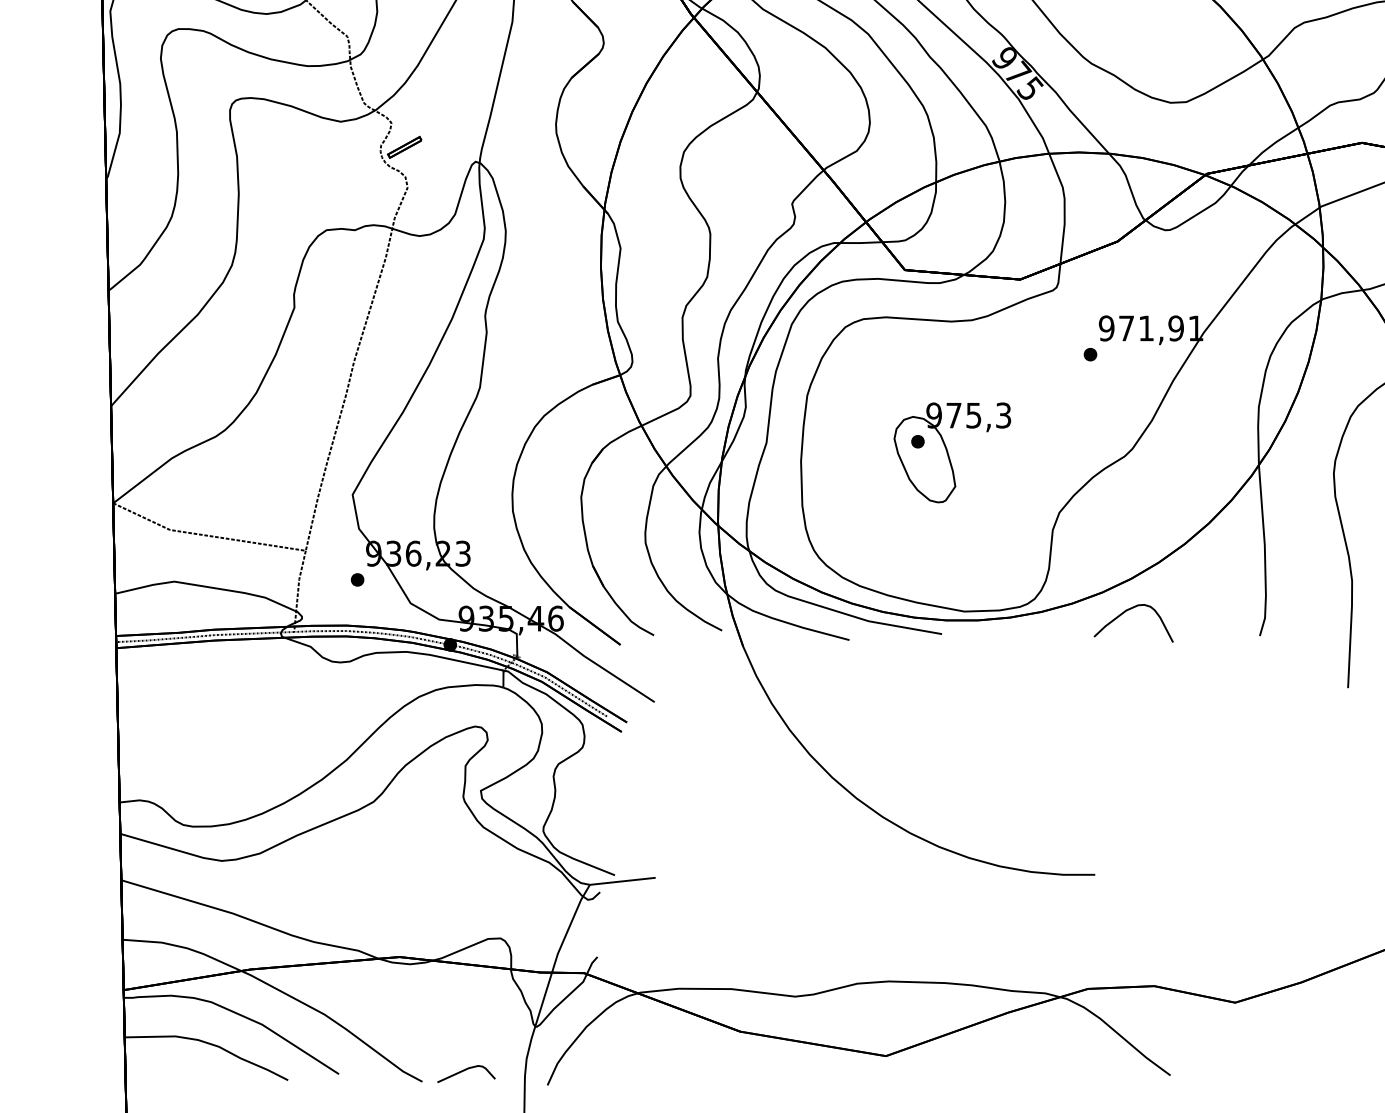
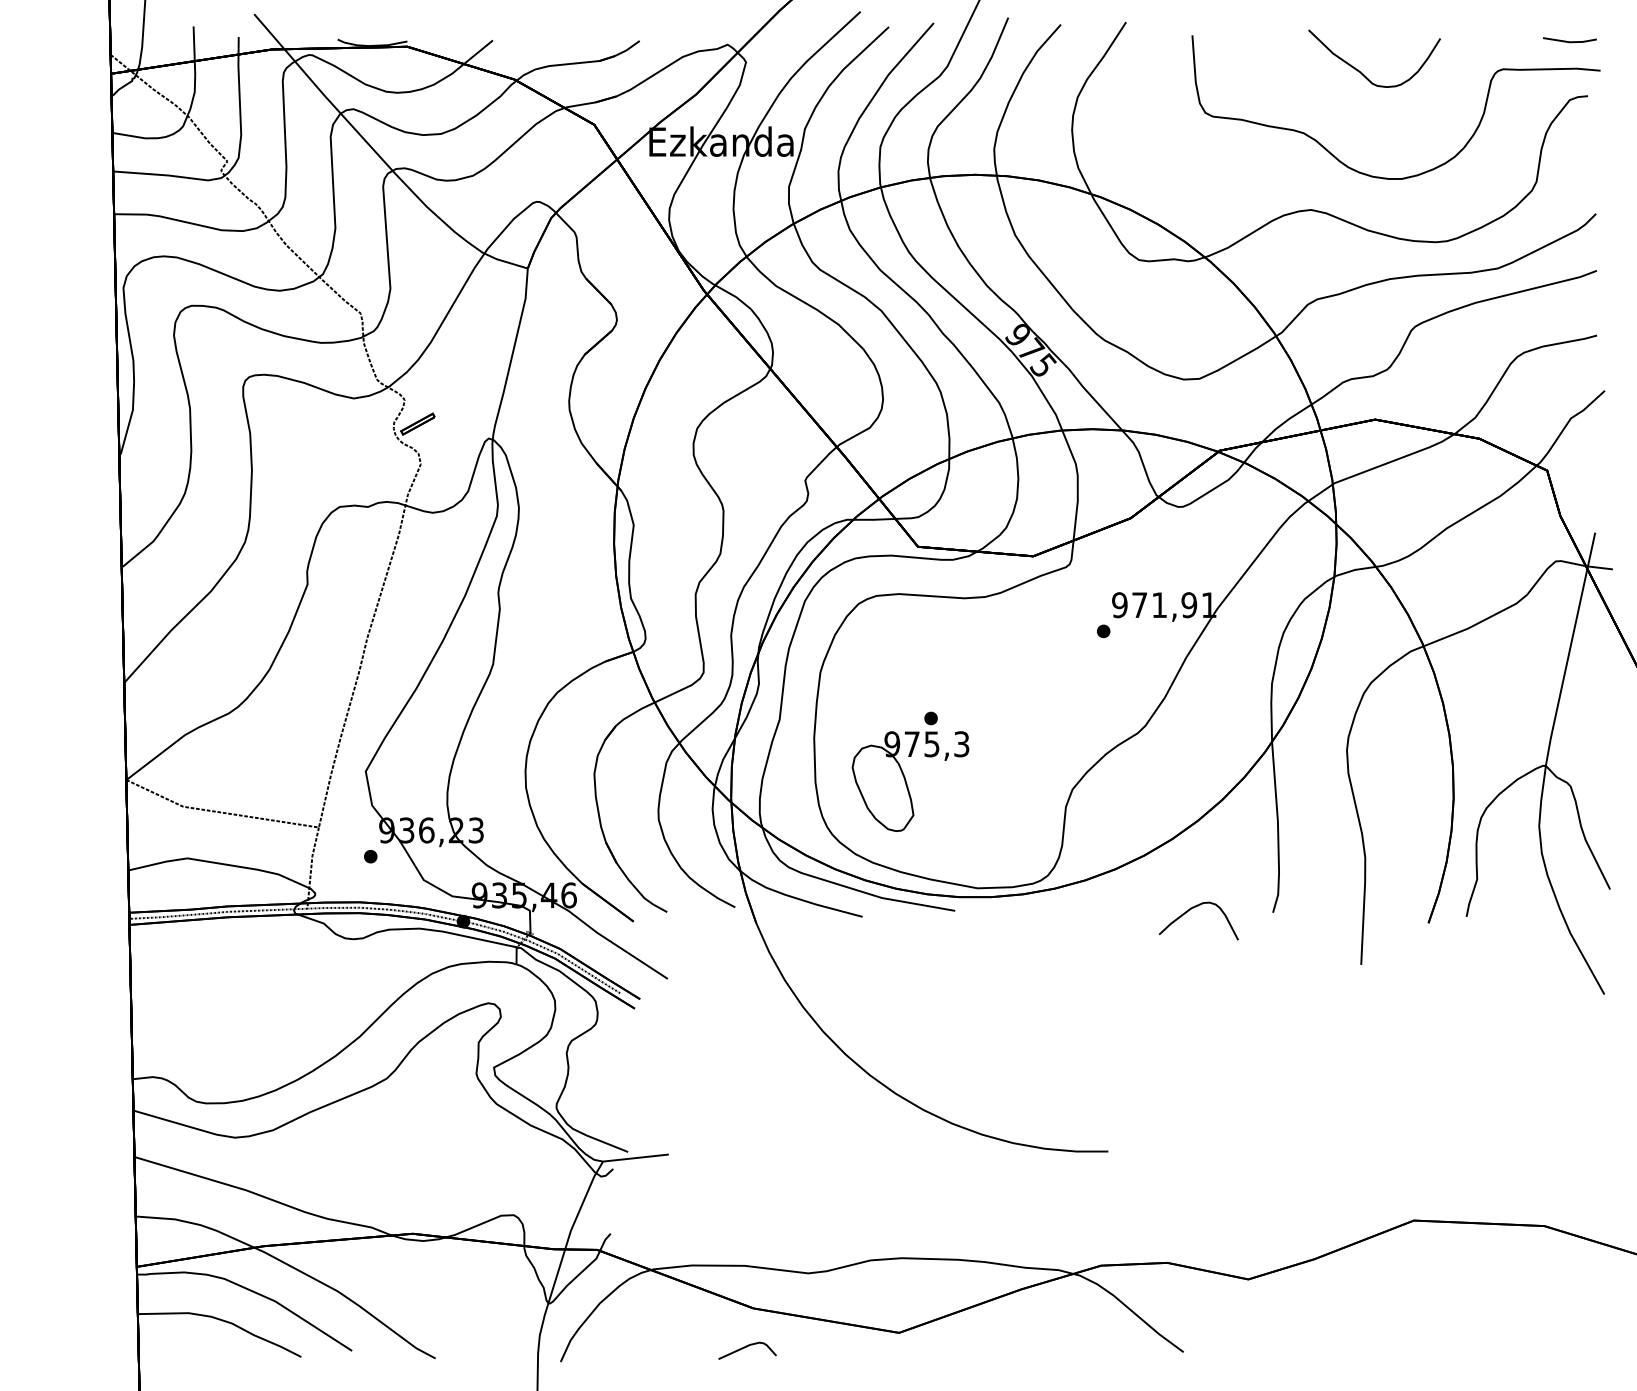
part: (952, 452) -> (910, 781), moved
curve: (1125, 612) -> (1190, 910), moved
curve: (466, 1070) -> (747, 1347), moved

